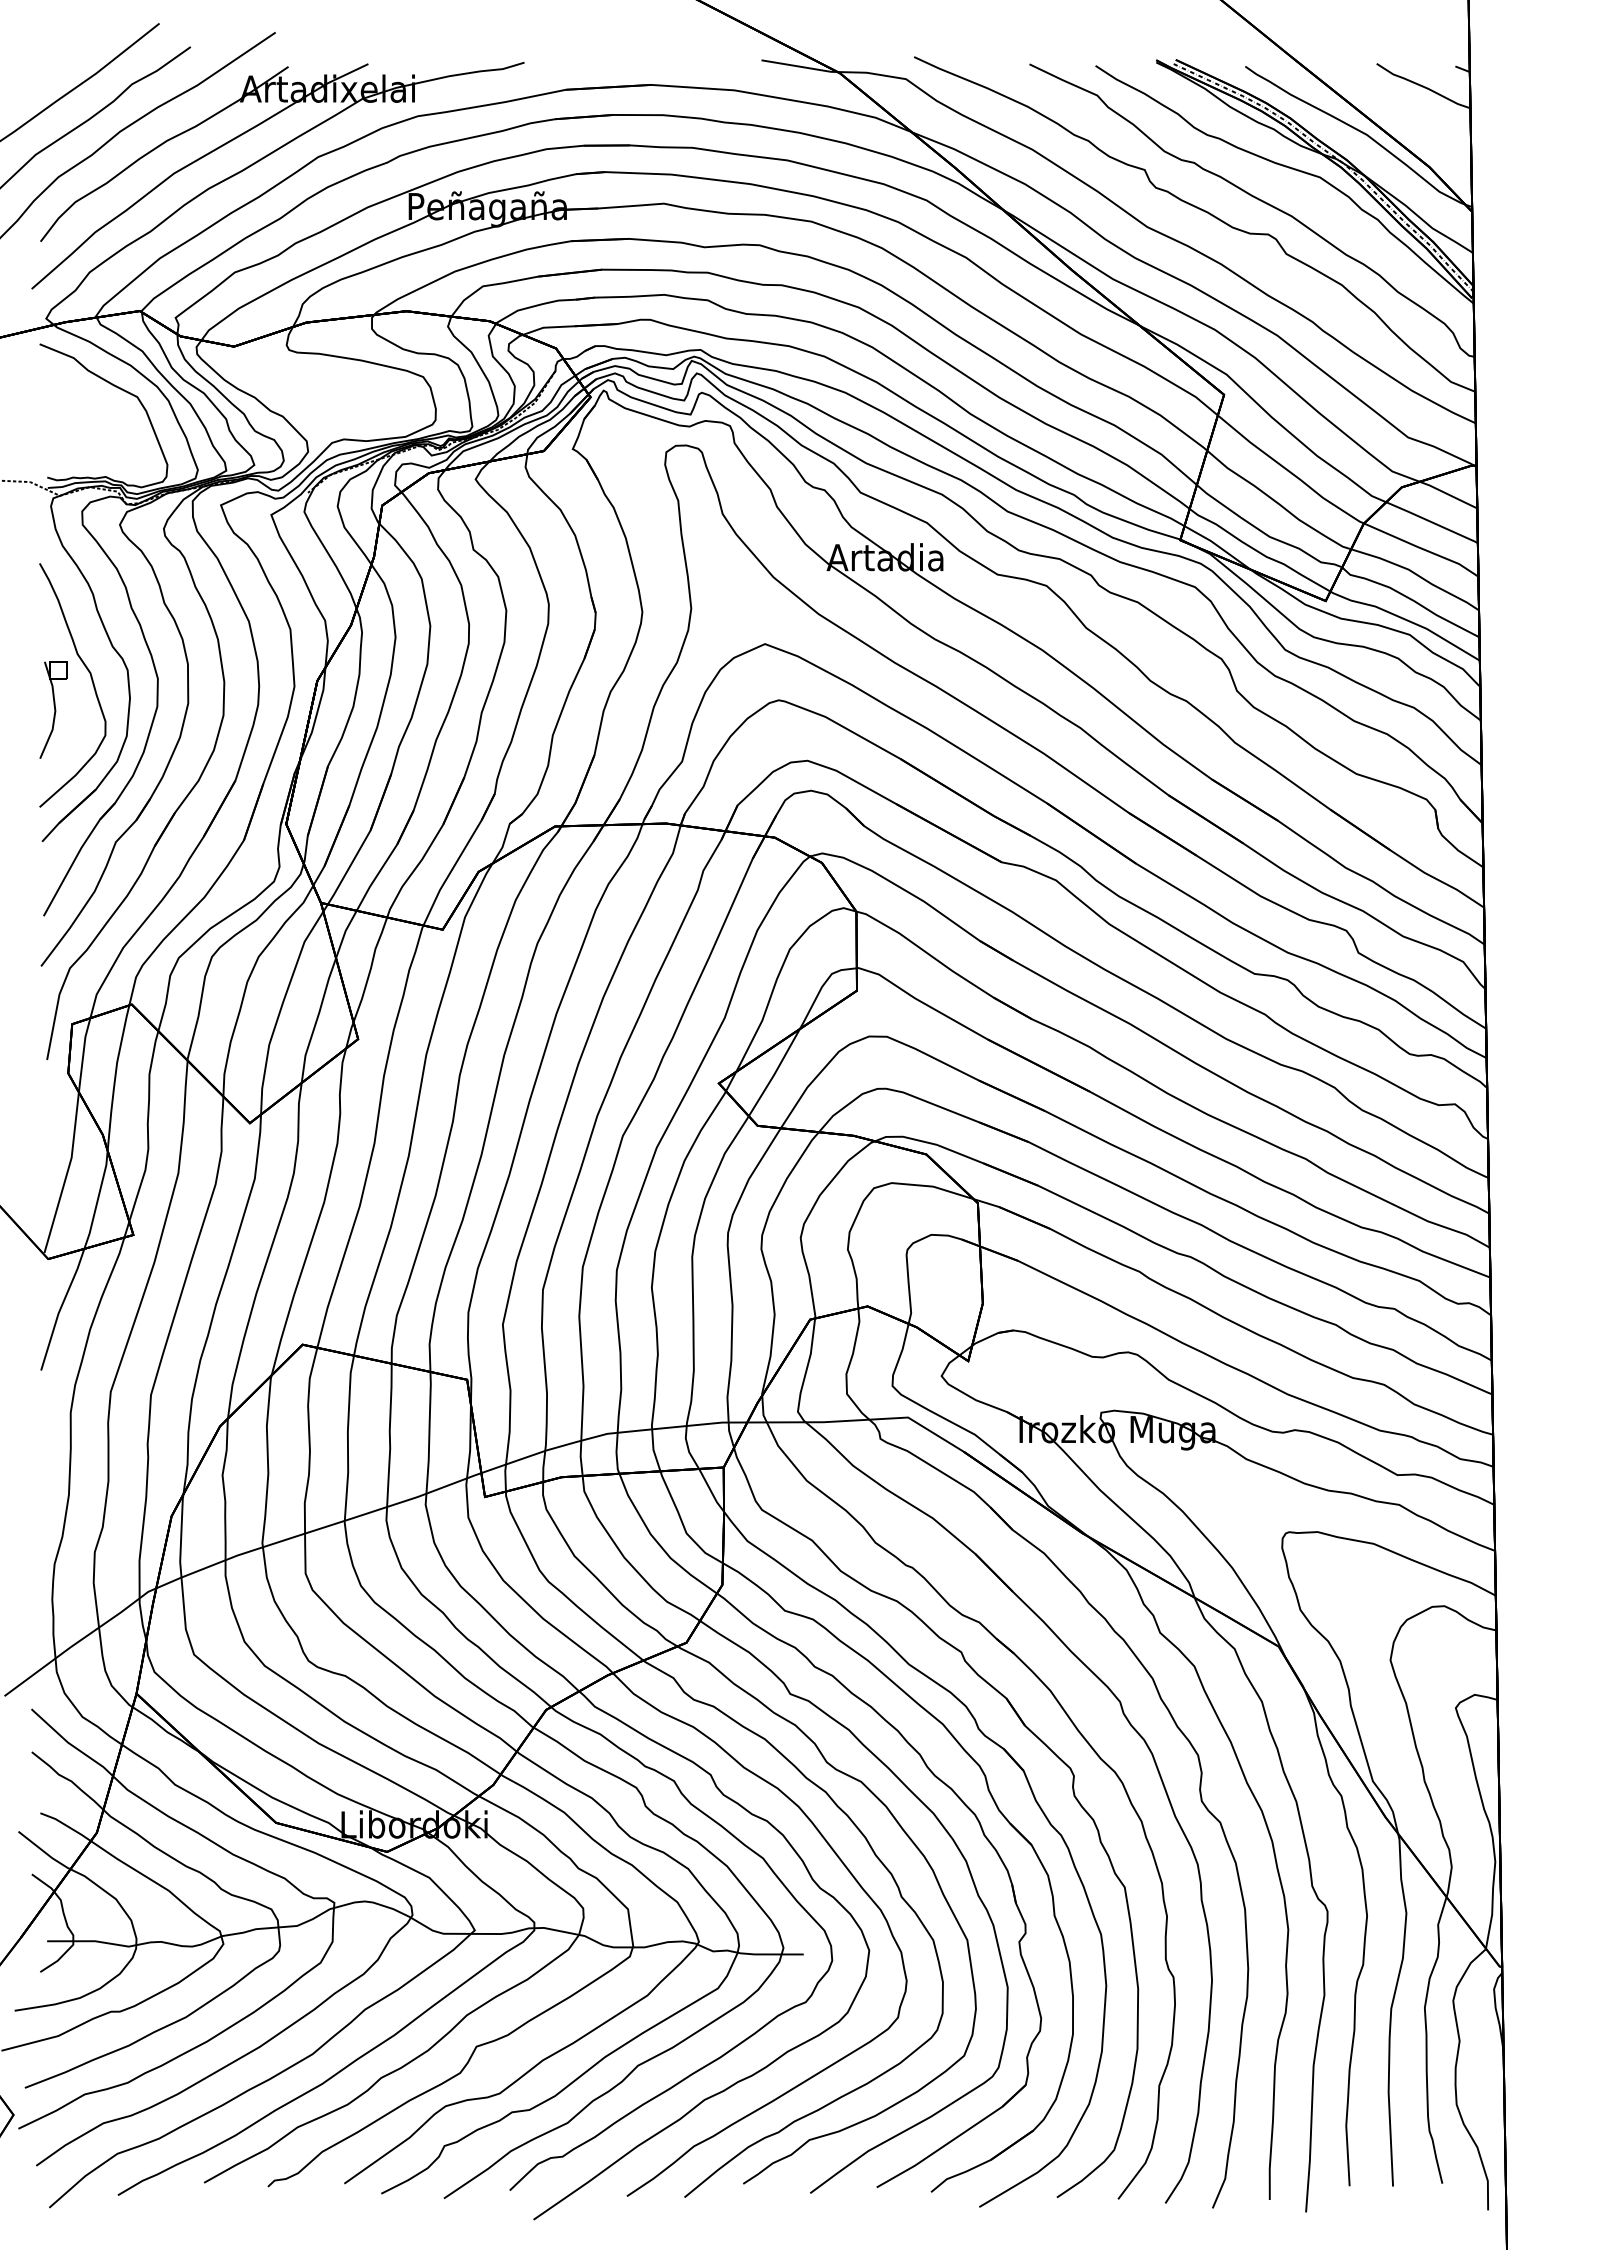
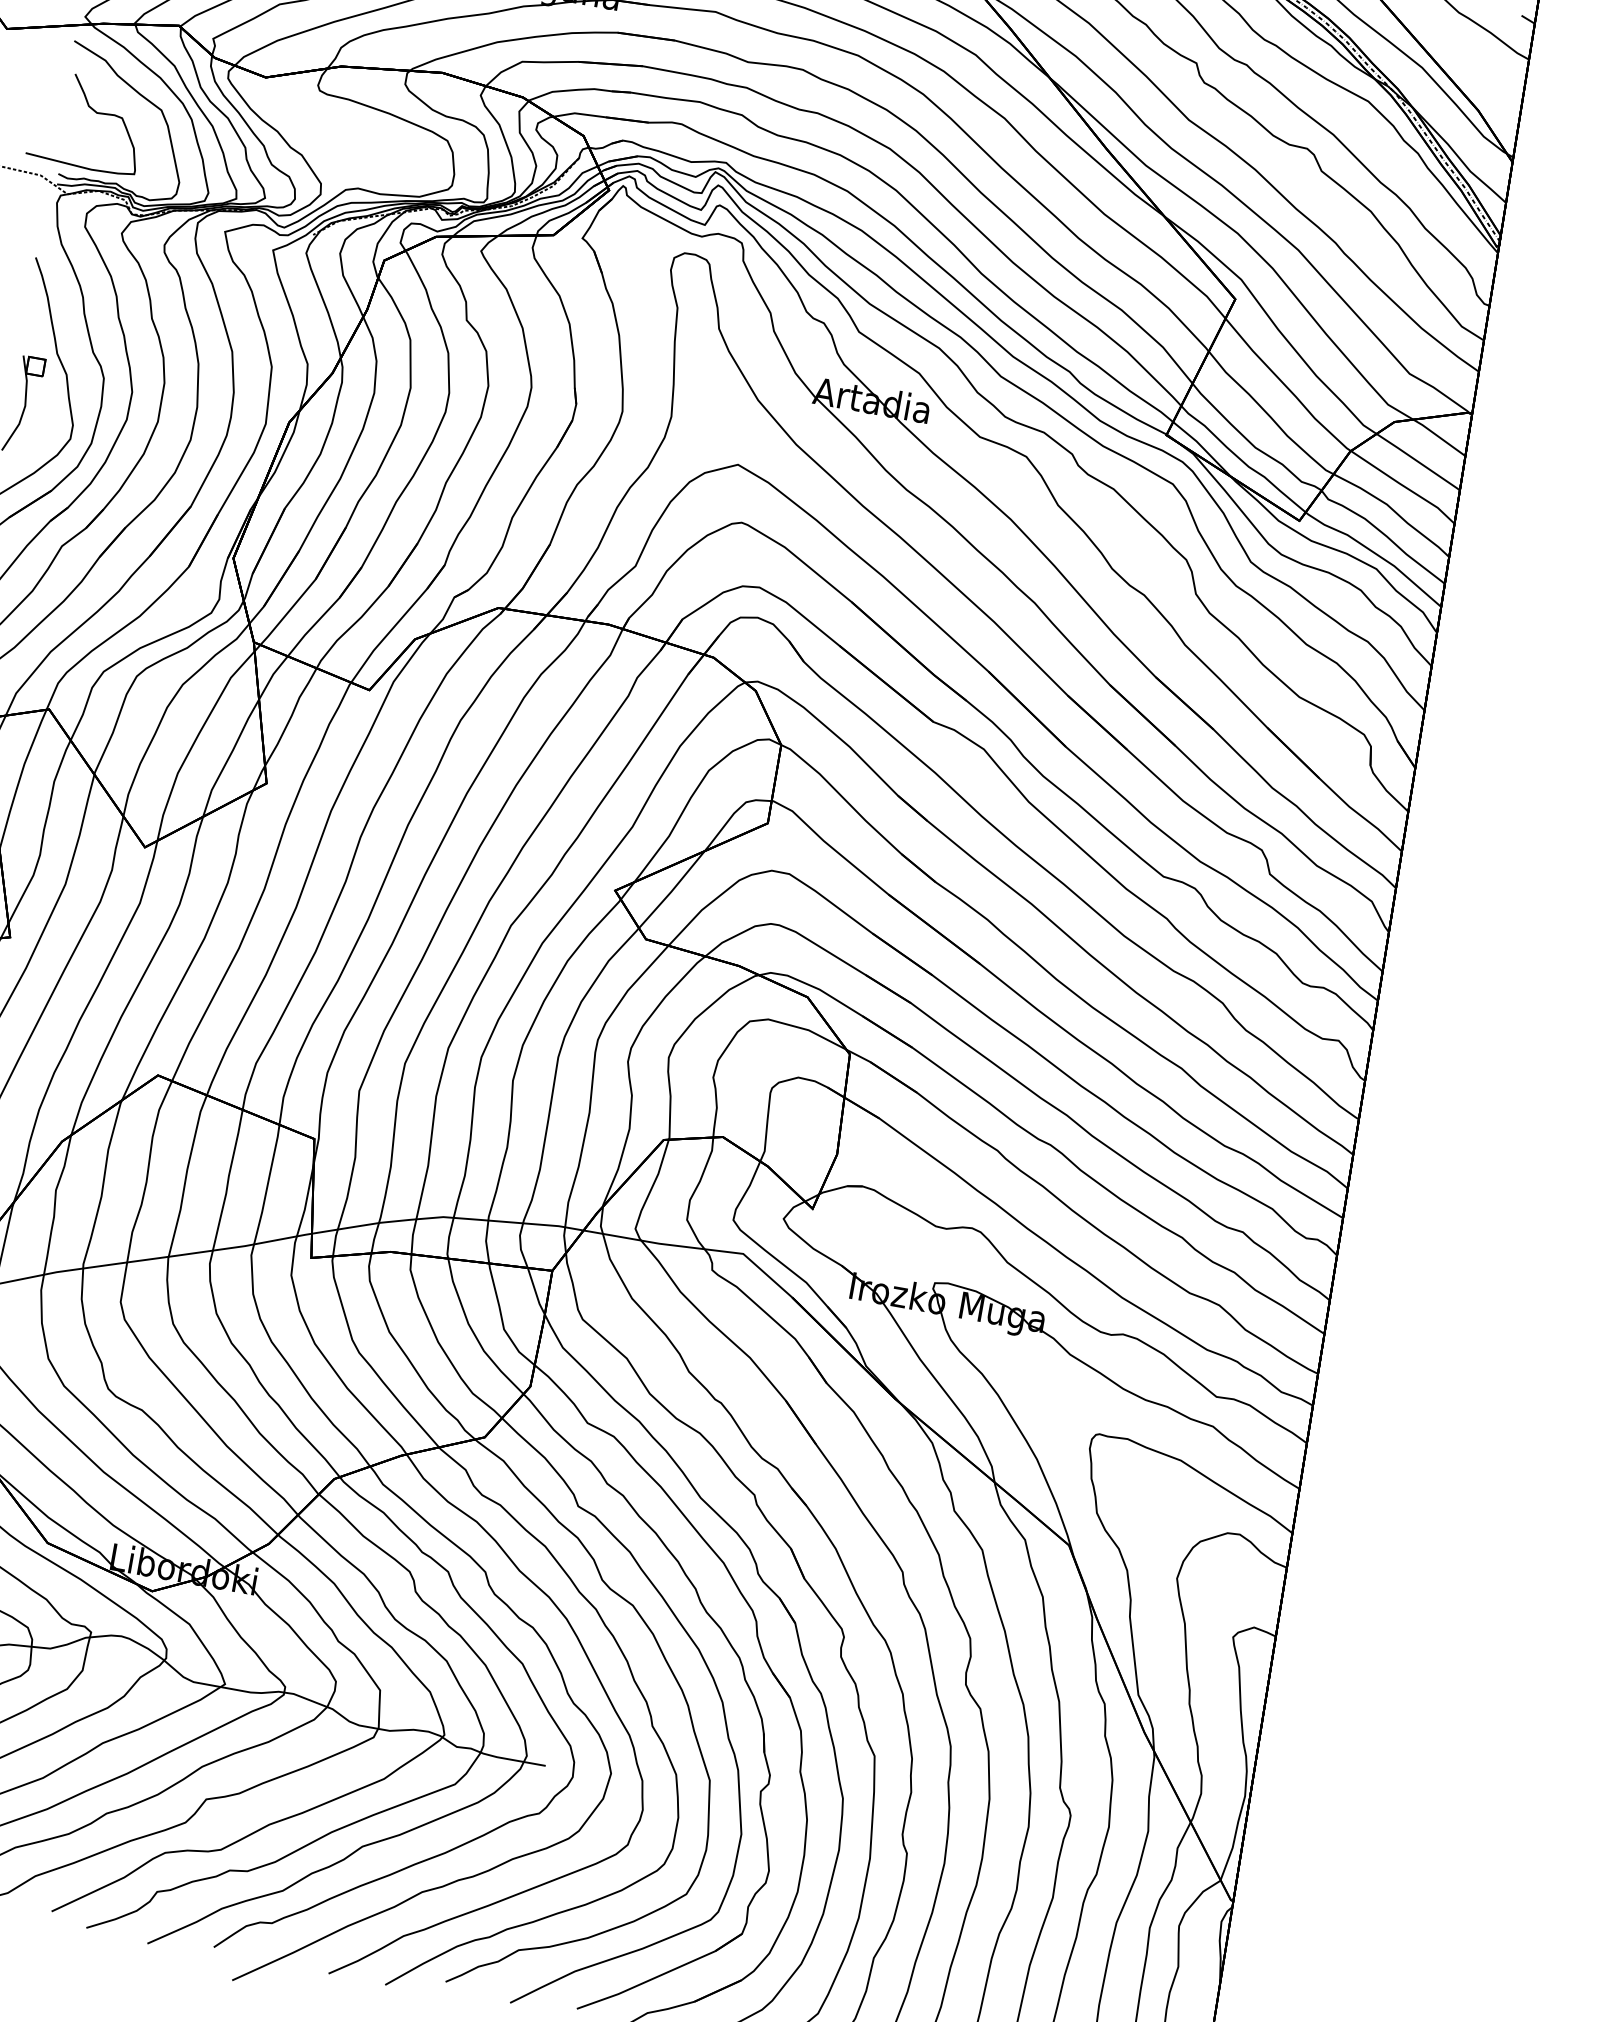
curve: (71, 410) -> (94, 112), added

